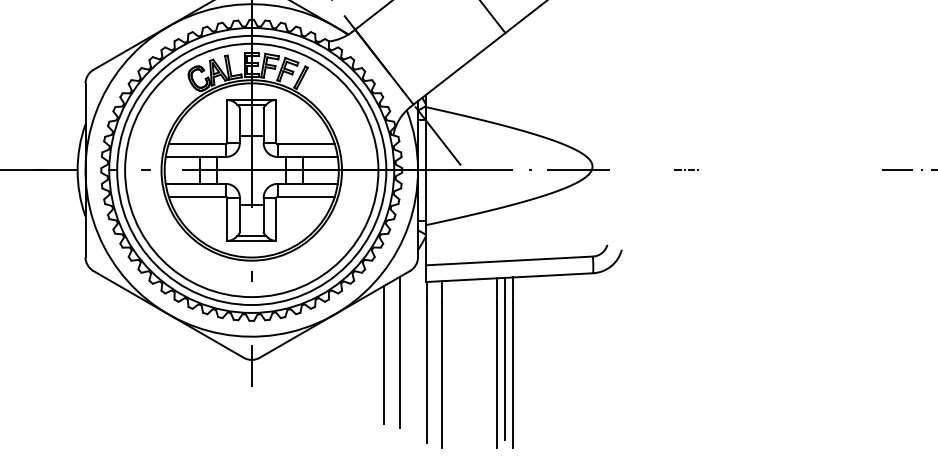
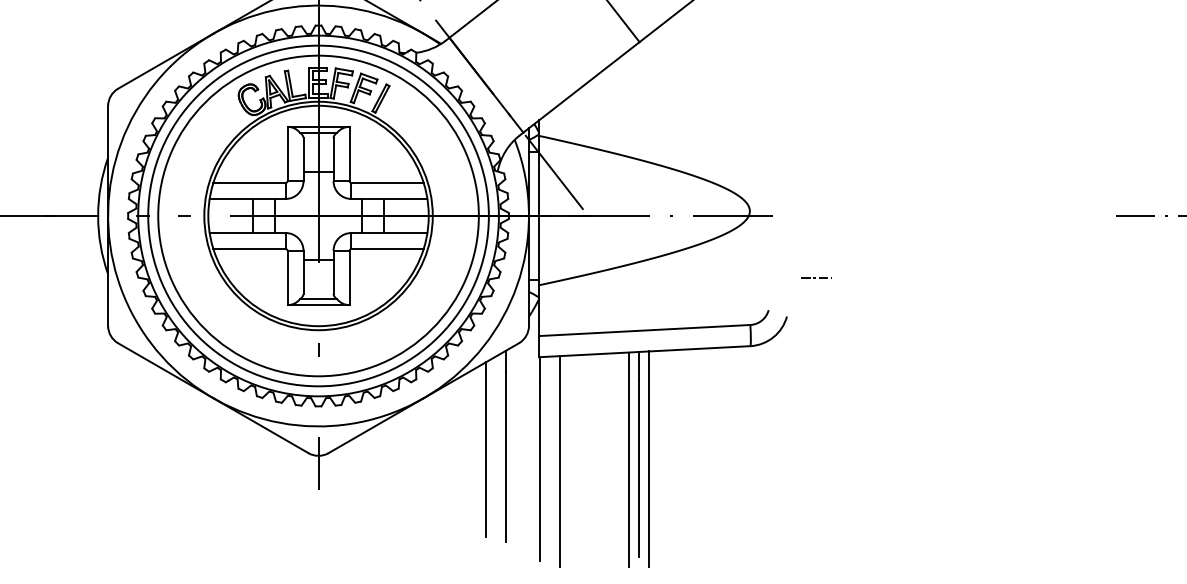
line: (685, 170) -> (815, 277), moved

